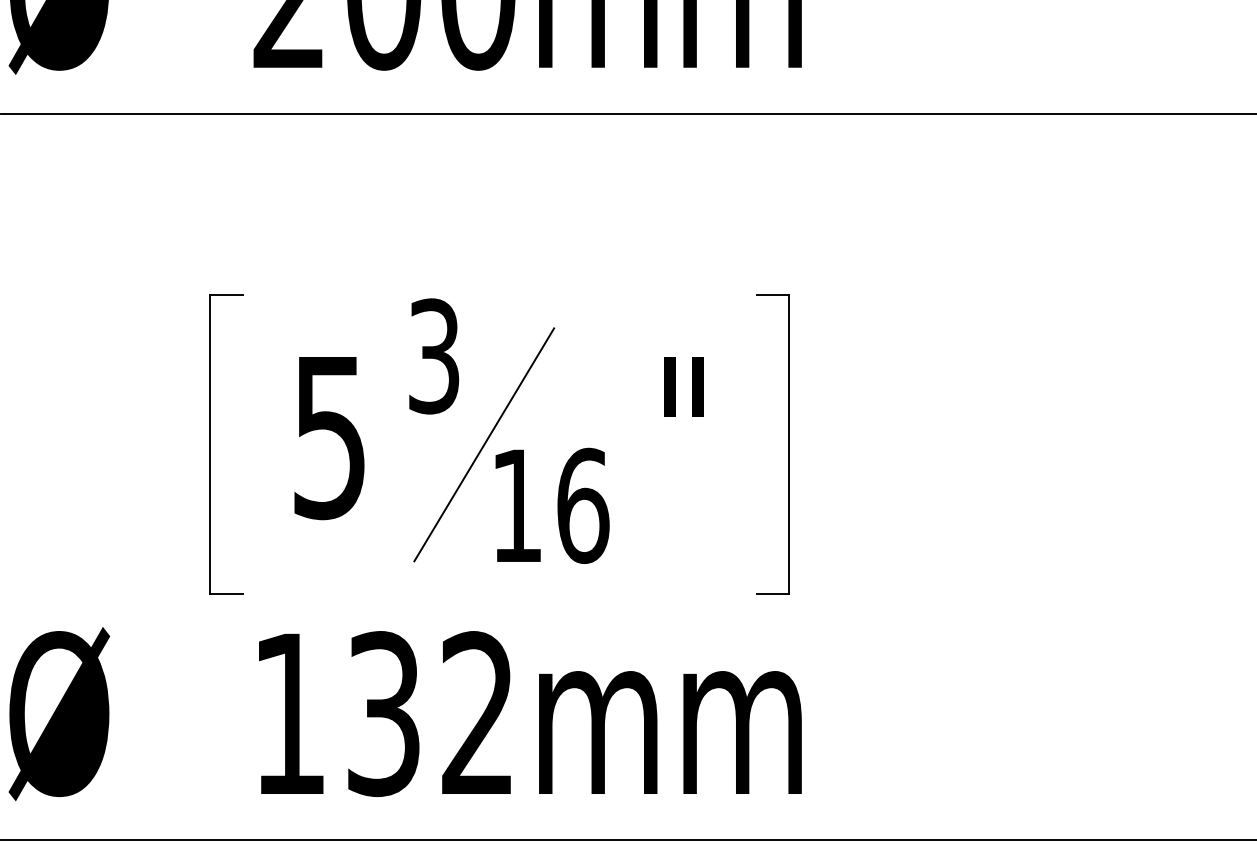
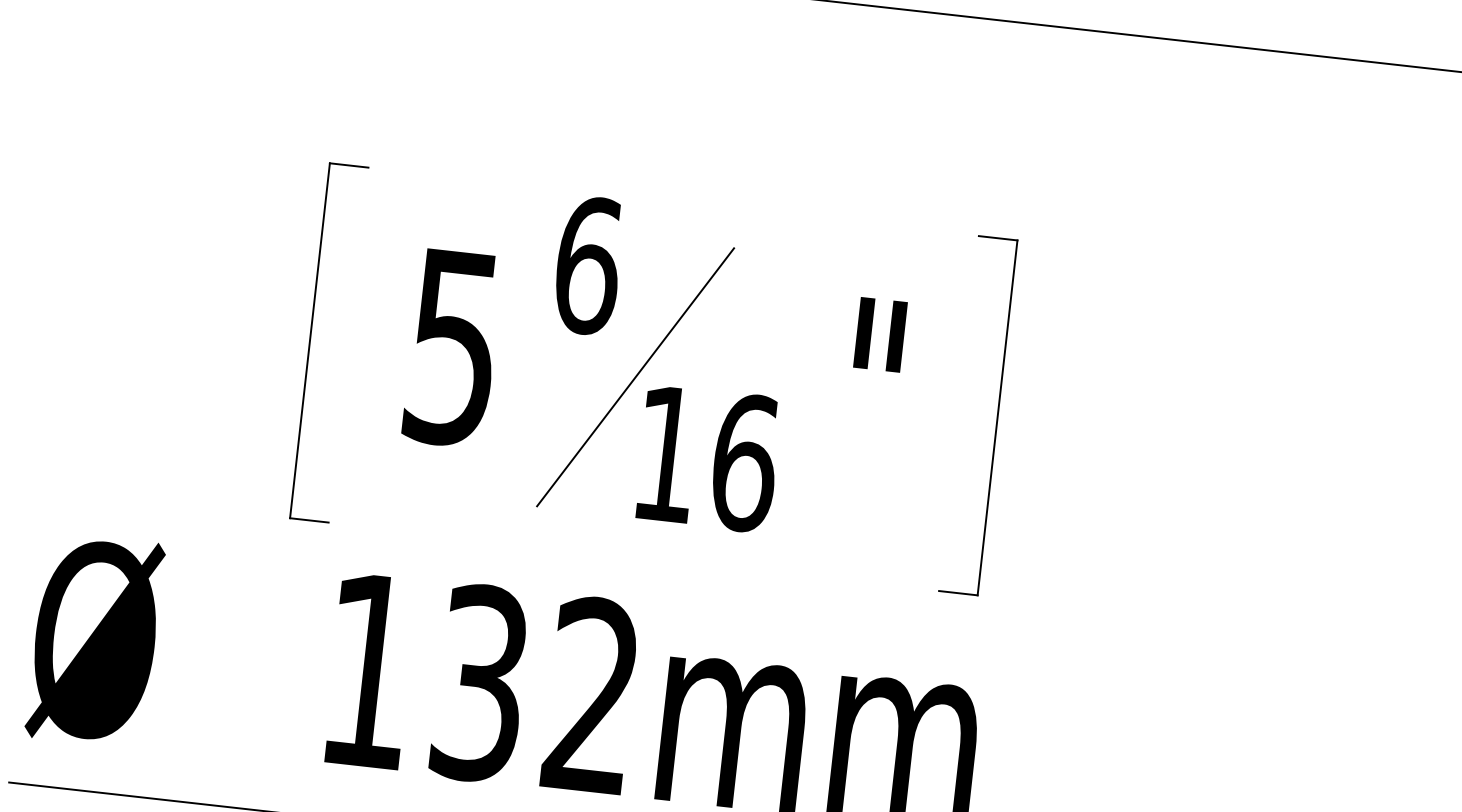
text: (434, 356) -> (588, 265), 3 -> 6

